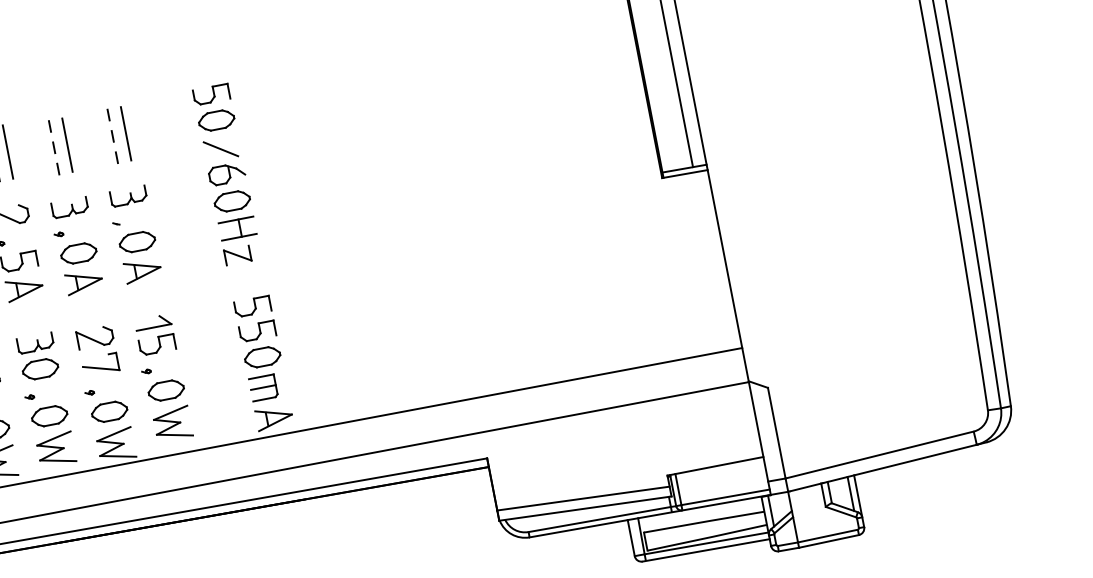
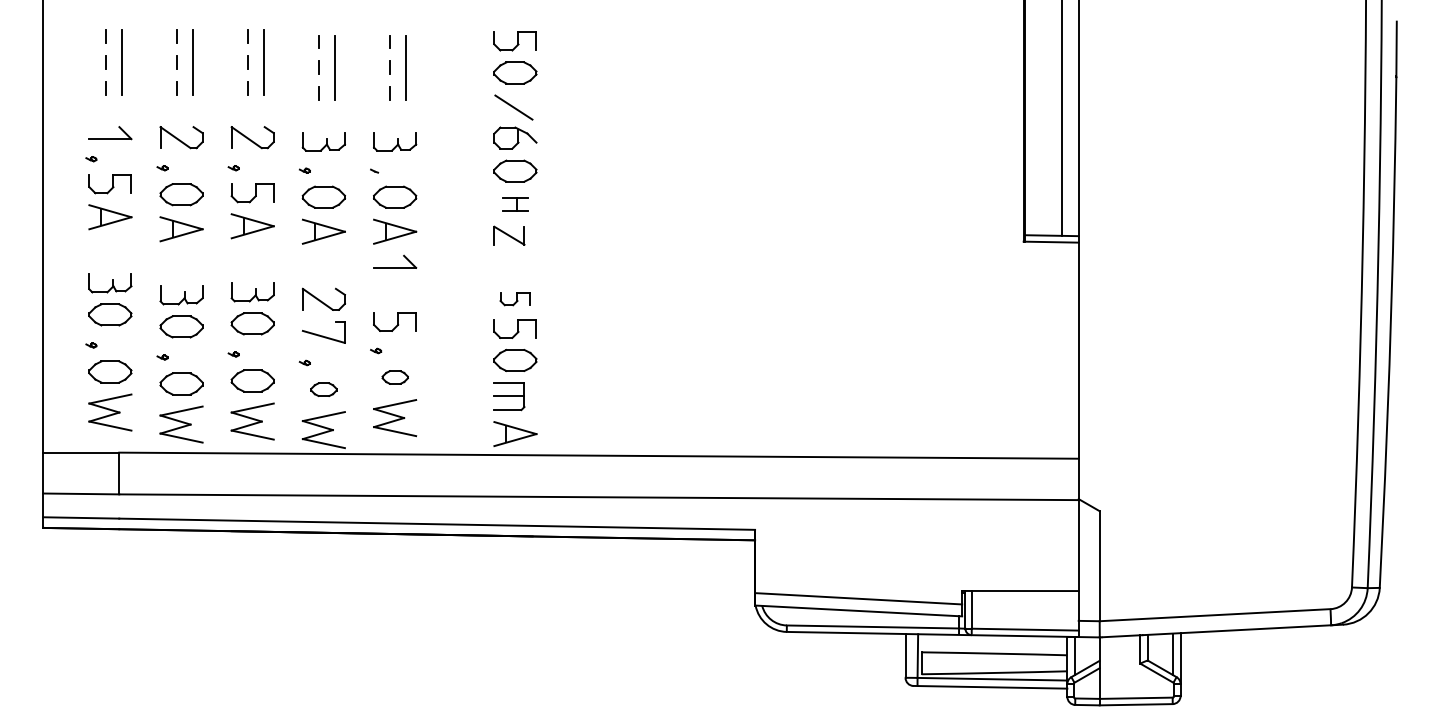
part: (236, 228) -> (514, 204), size x0.6
part: (252, 306) -> (514, 298), size x0.7
part: (153, 322) -> (395, 261), moved
part: (166, 390) -> (395, 377), size x0.6
part: (109, 411) -> (323, 389), size x0.6

